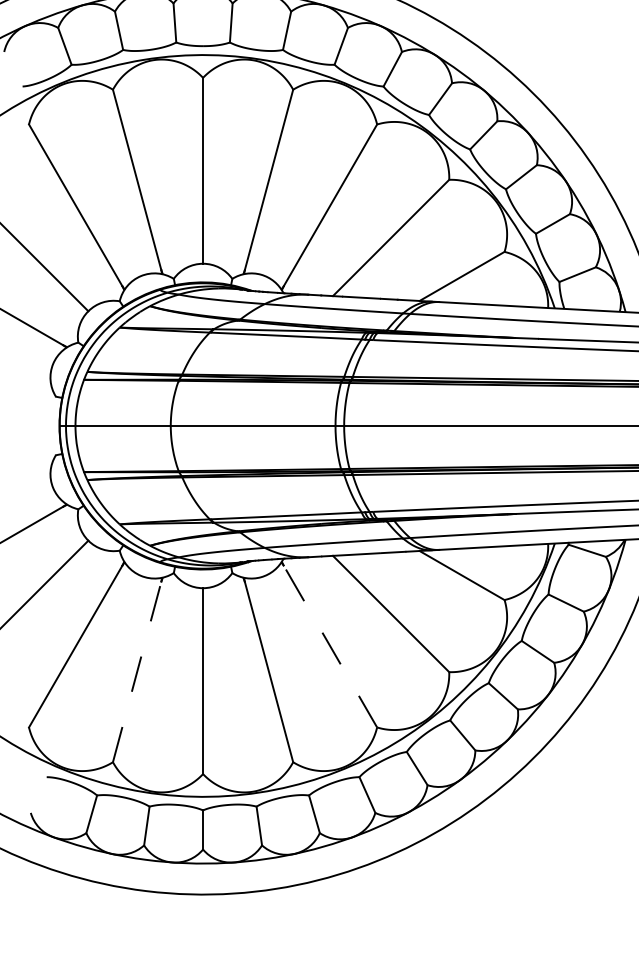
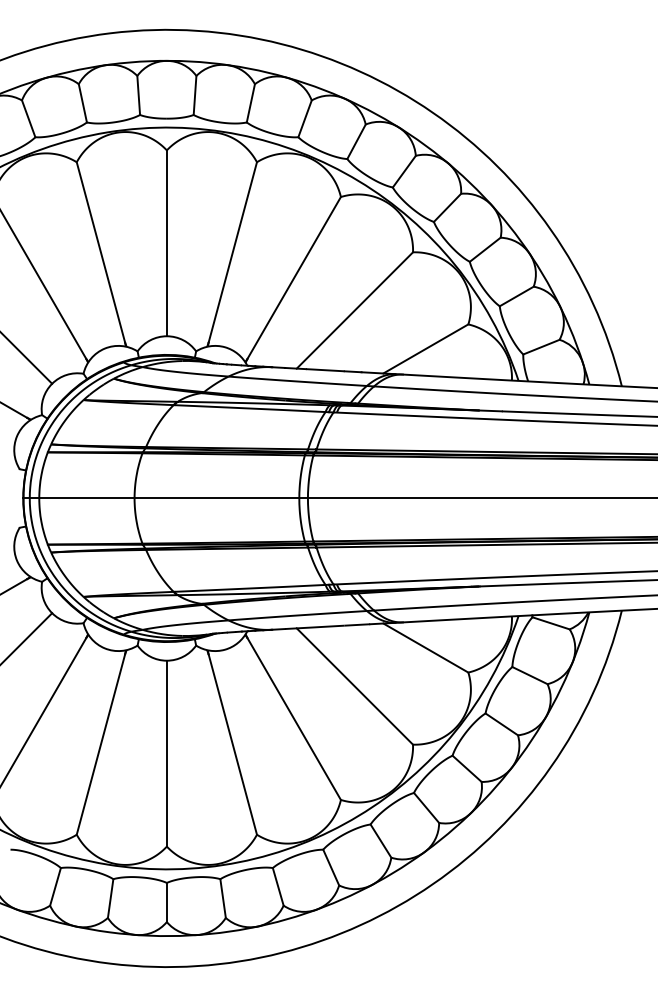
line: (330, 645) -> (294, 718), dashed -> solid
line: (137, 671) -> (101, 744), dashed -> solid

